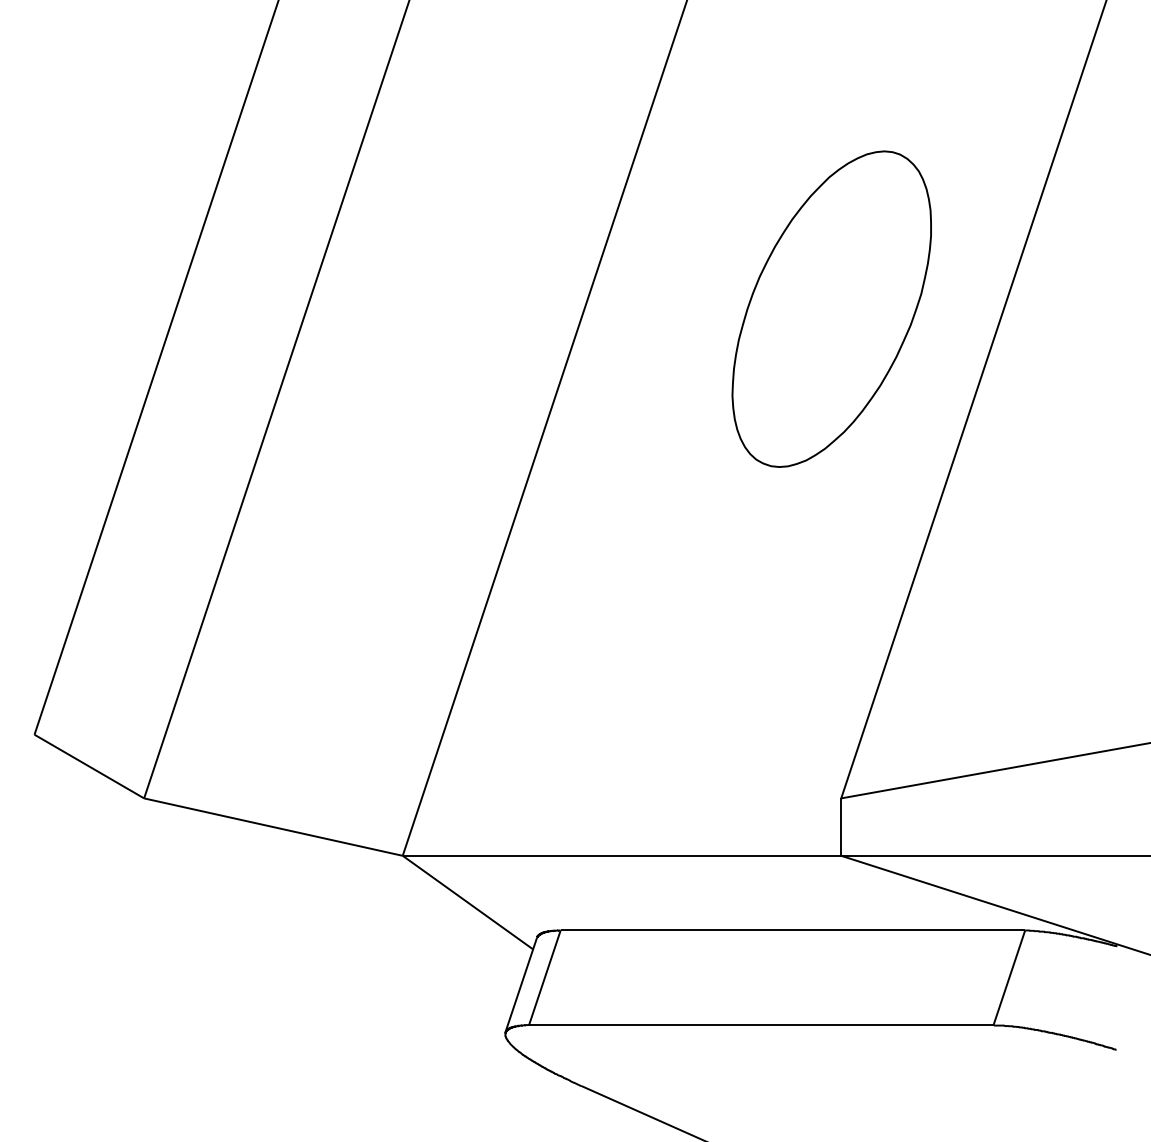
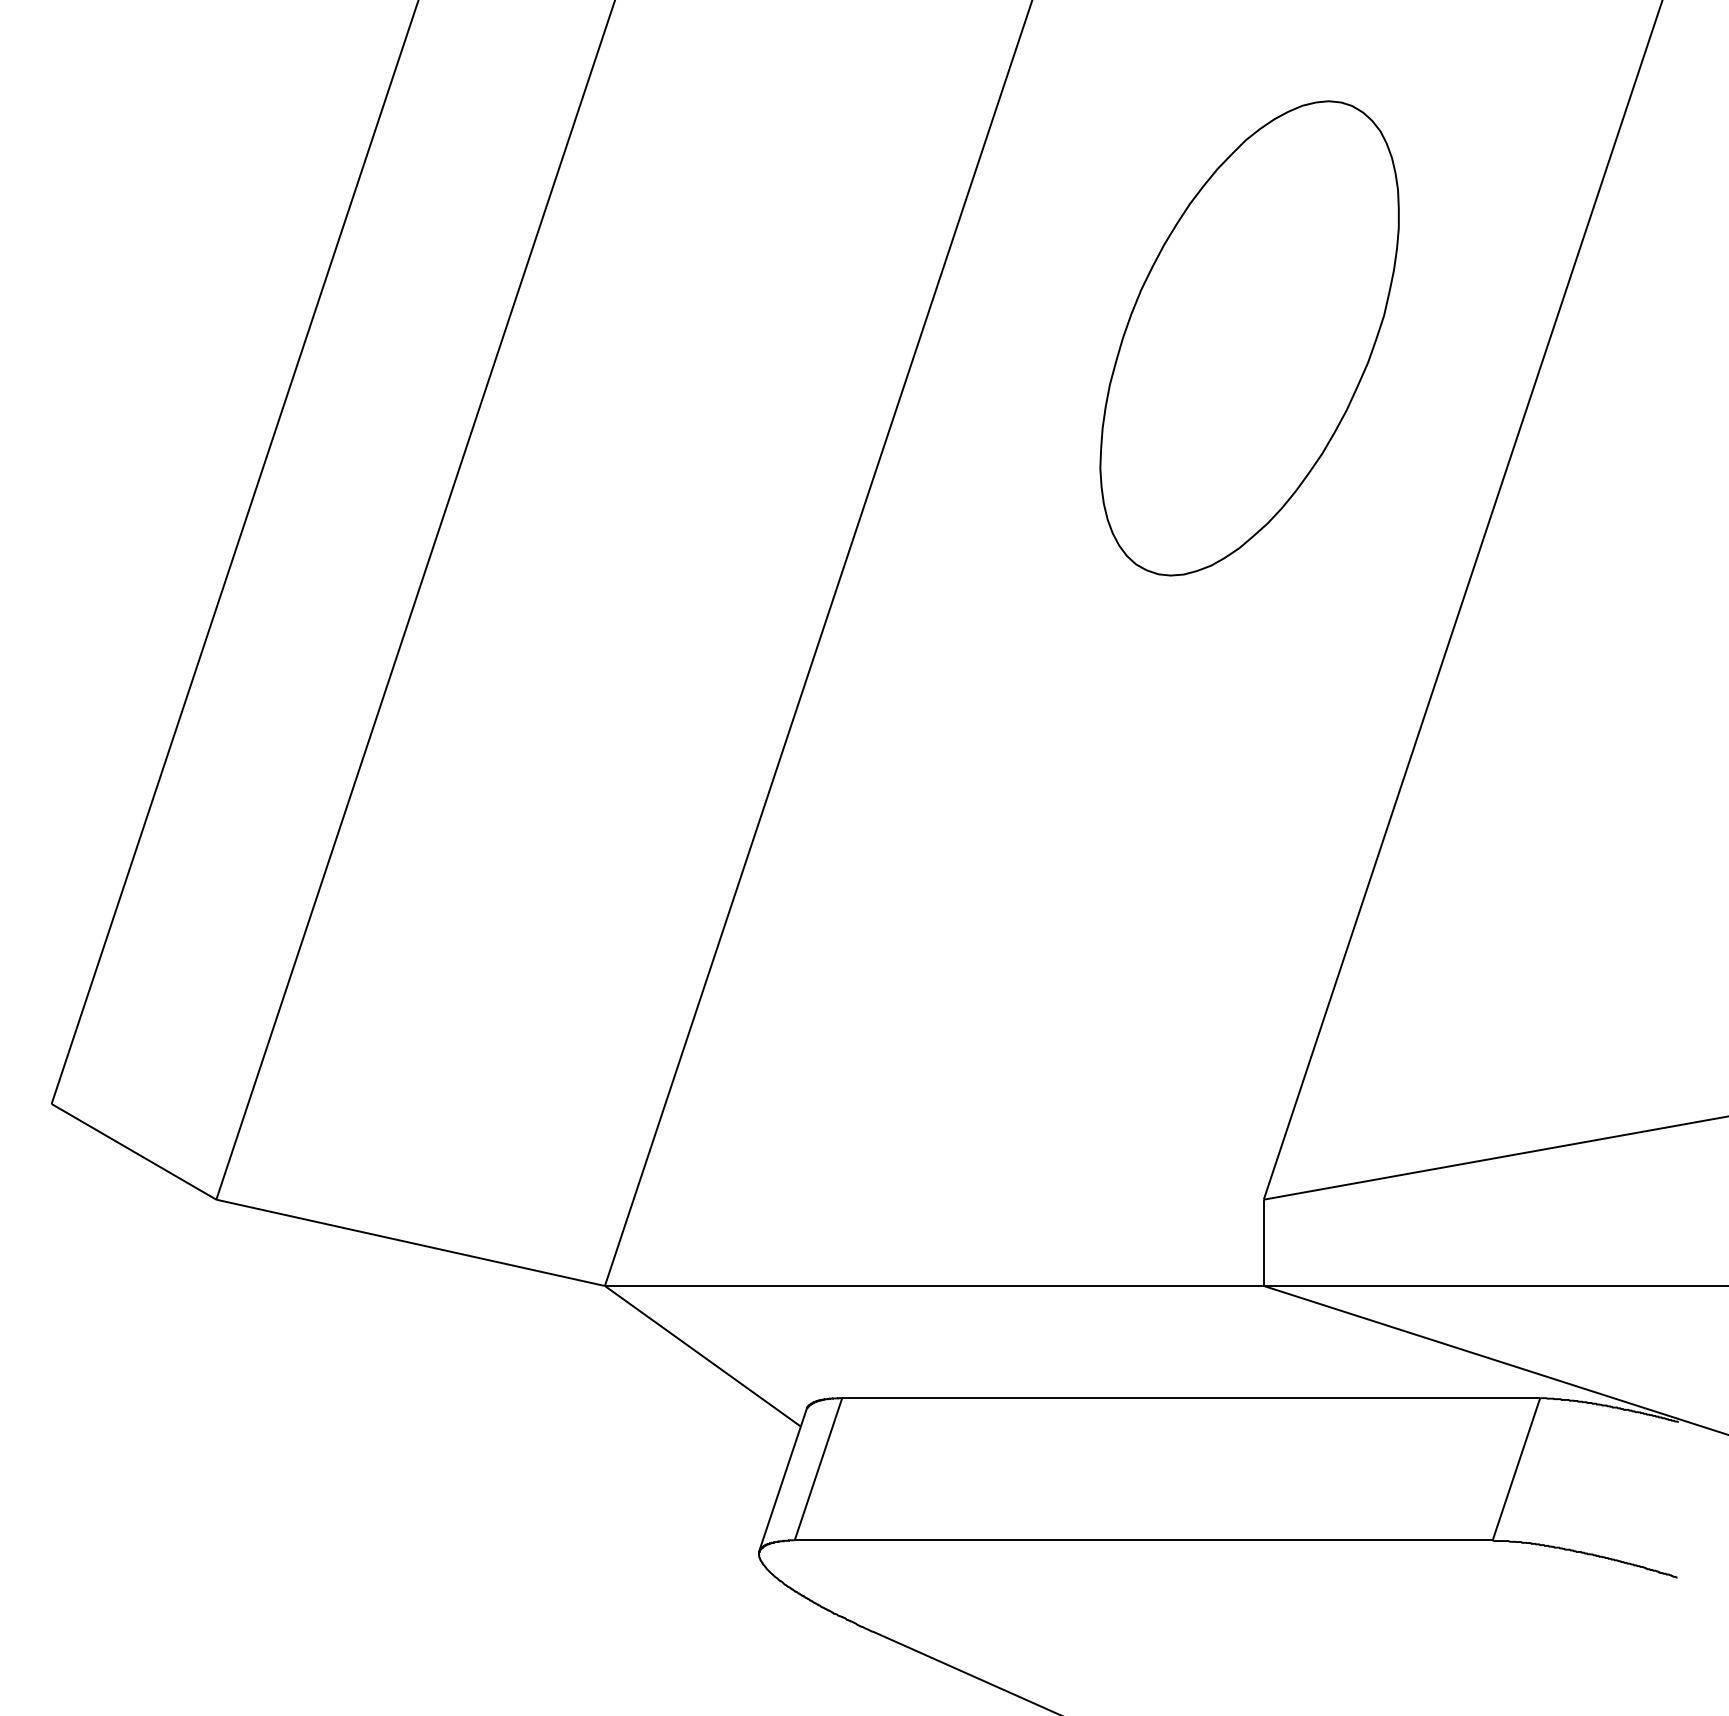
part: (831, 308) -> (1249, 337), moved

